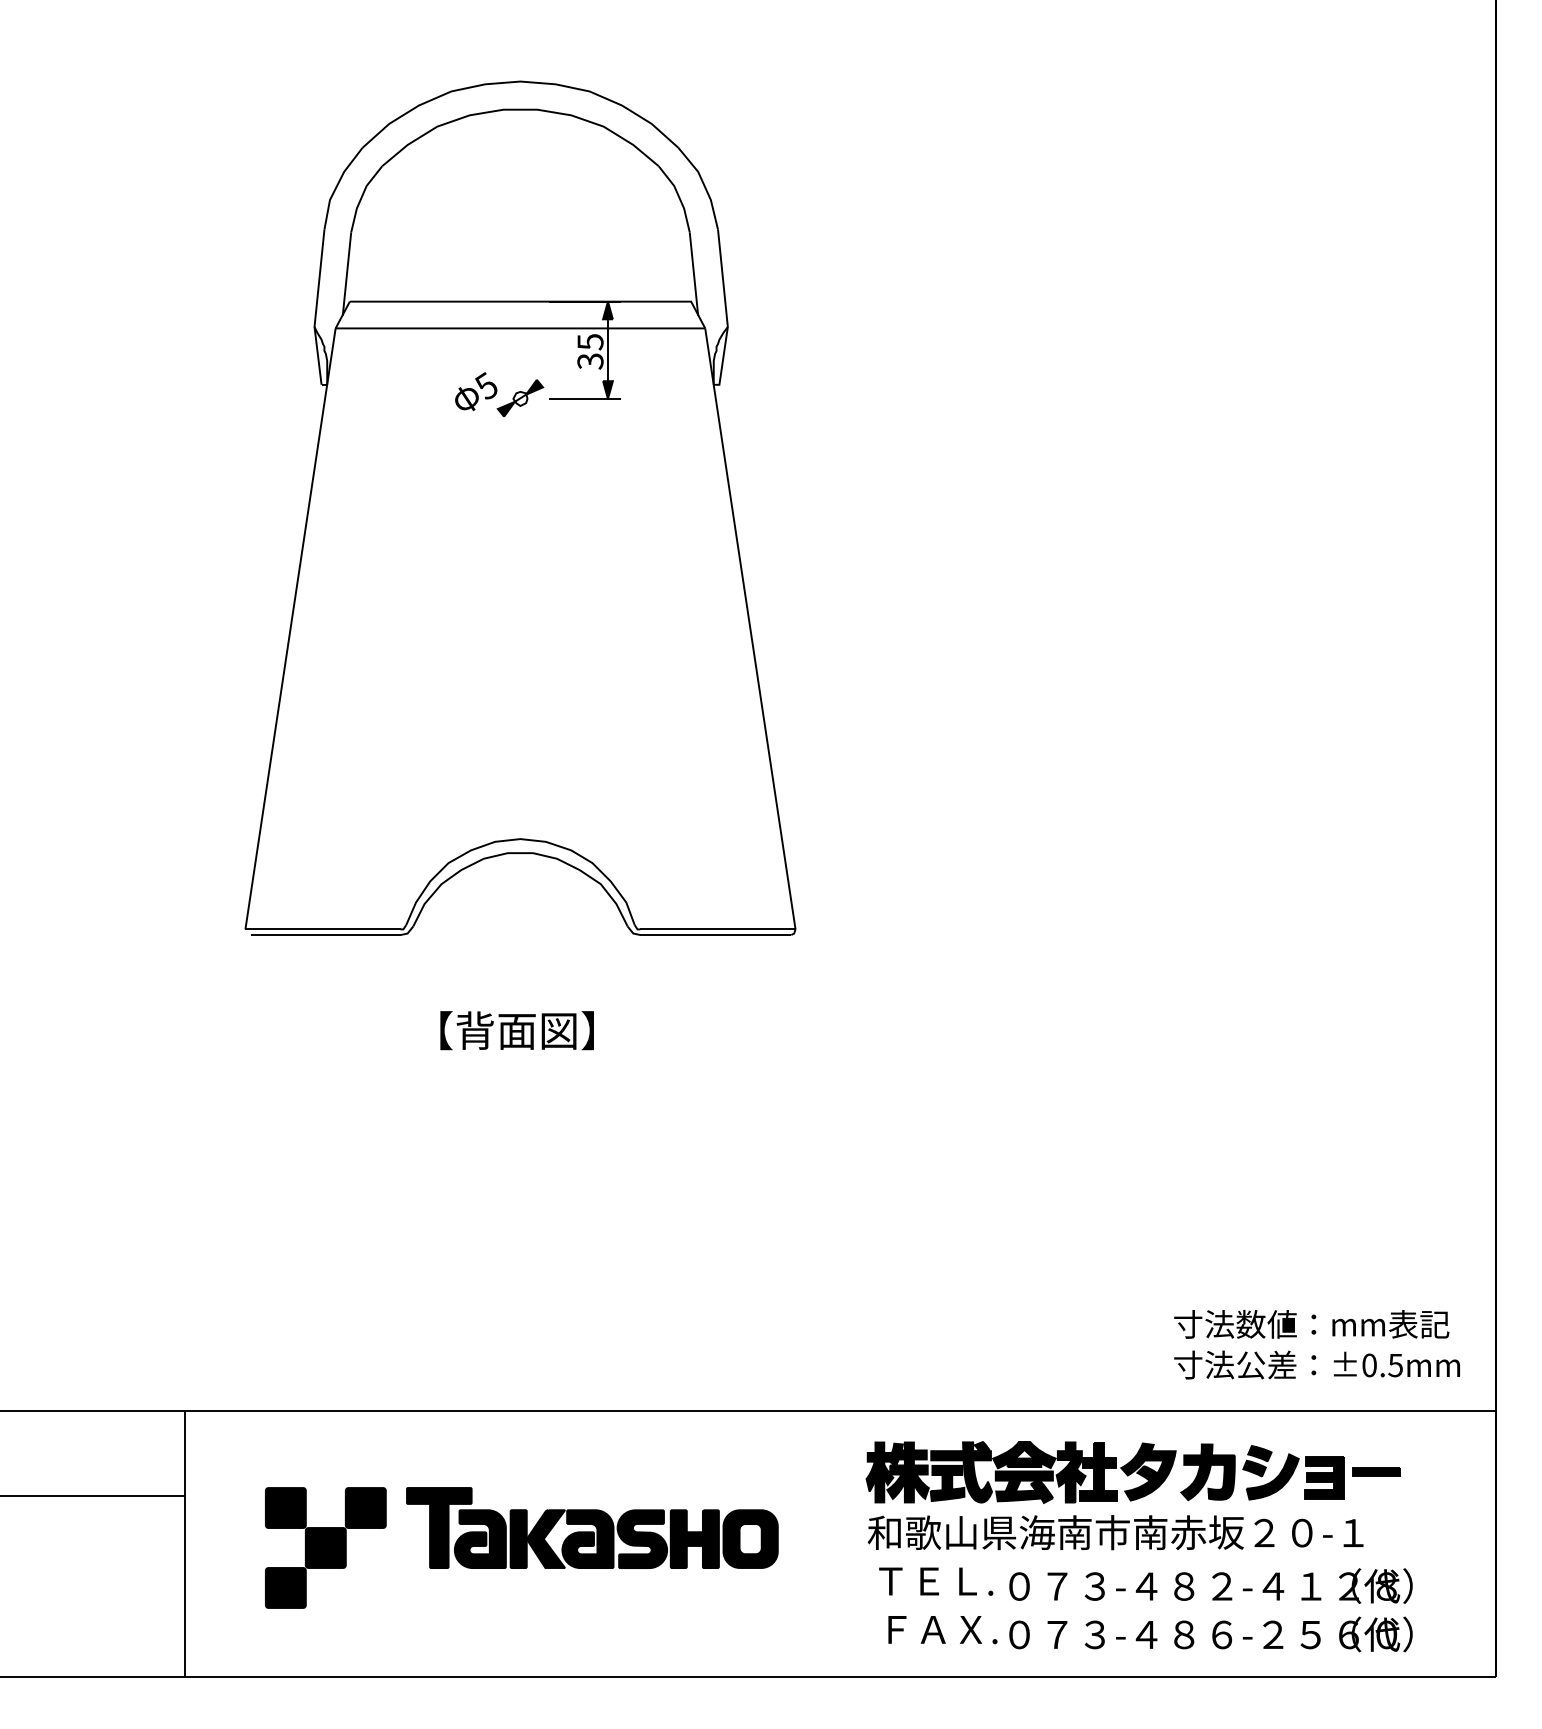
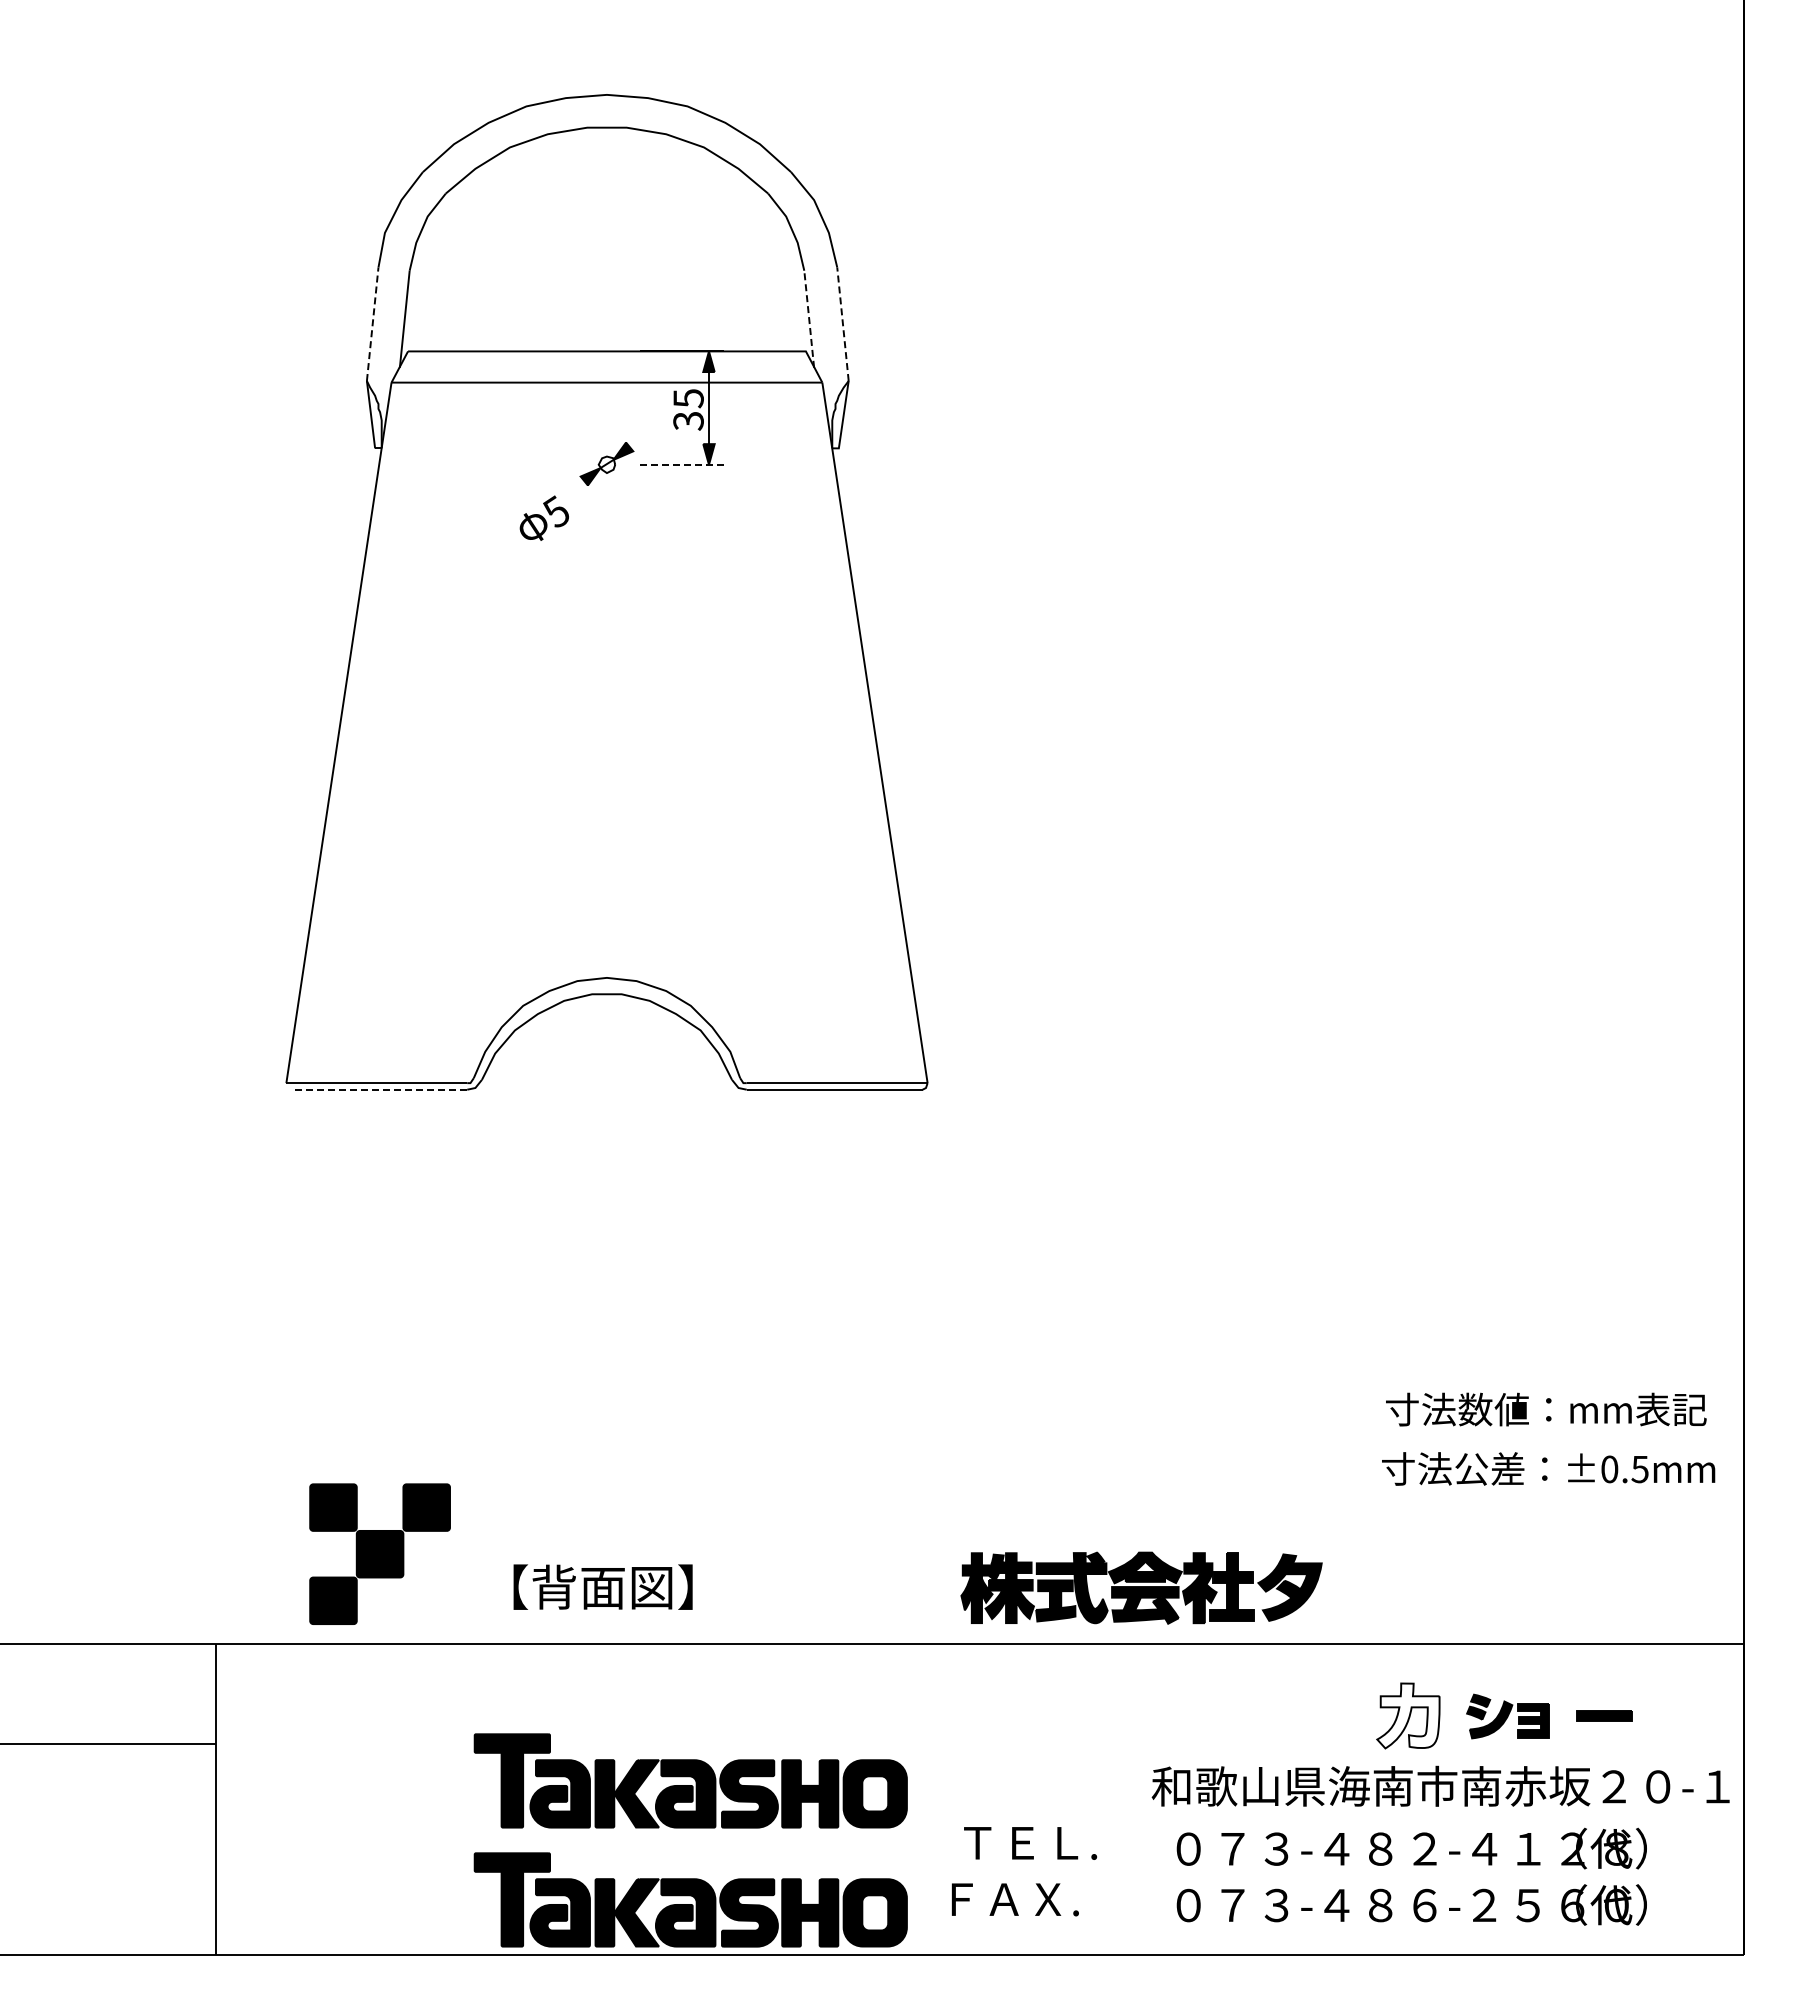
line: (694, 274) -> (809, 319), solid -> dashed
line: (319, 277) -> (372, 323), solid -> dashed
line: (722, 277) -> (842, 323), solid -> dashed
part: (475, 390) -> (543, 517), moved
line: (584, 398) -> (681, 464), solid -> dashed
line: (325, 934) -> (379, 1089), solid -> dashed
part: (516, 1030) -> (602, 1586), moved
text: (1311, 1324) -> (1546, 1409), moved
text: (1317, 1364) -> (1548, 1468), moved
part: (1021, 1471) -> (1141, 1587), moved
fill: (1208, 1471) -> (1408, 1715), removed
part: (1293, 1472) -> (1507, 1716), size x0.7
text: (1115, 1531) -> (1440, 1785), moved
part: (325, 1547) -> (379, 1553), moved
text: (936, 1581) -> (1030, 1843), moved
part: (592, 1629) -> (690, 1899), added
text: (942, 1629) -> (1014, 1899), moved

